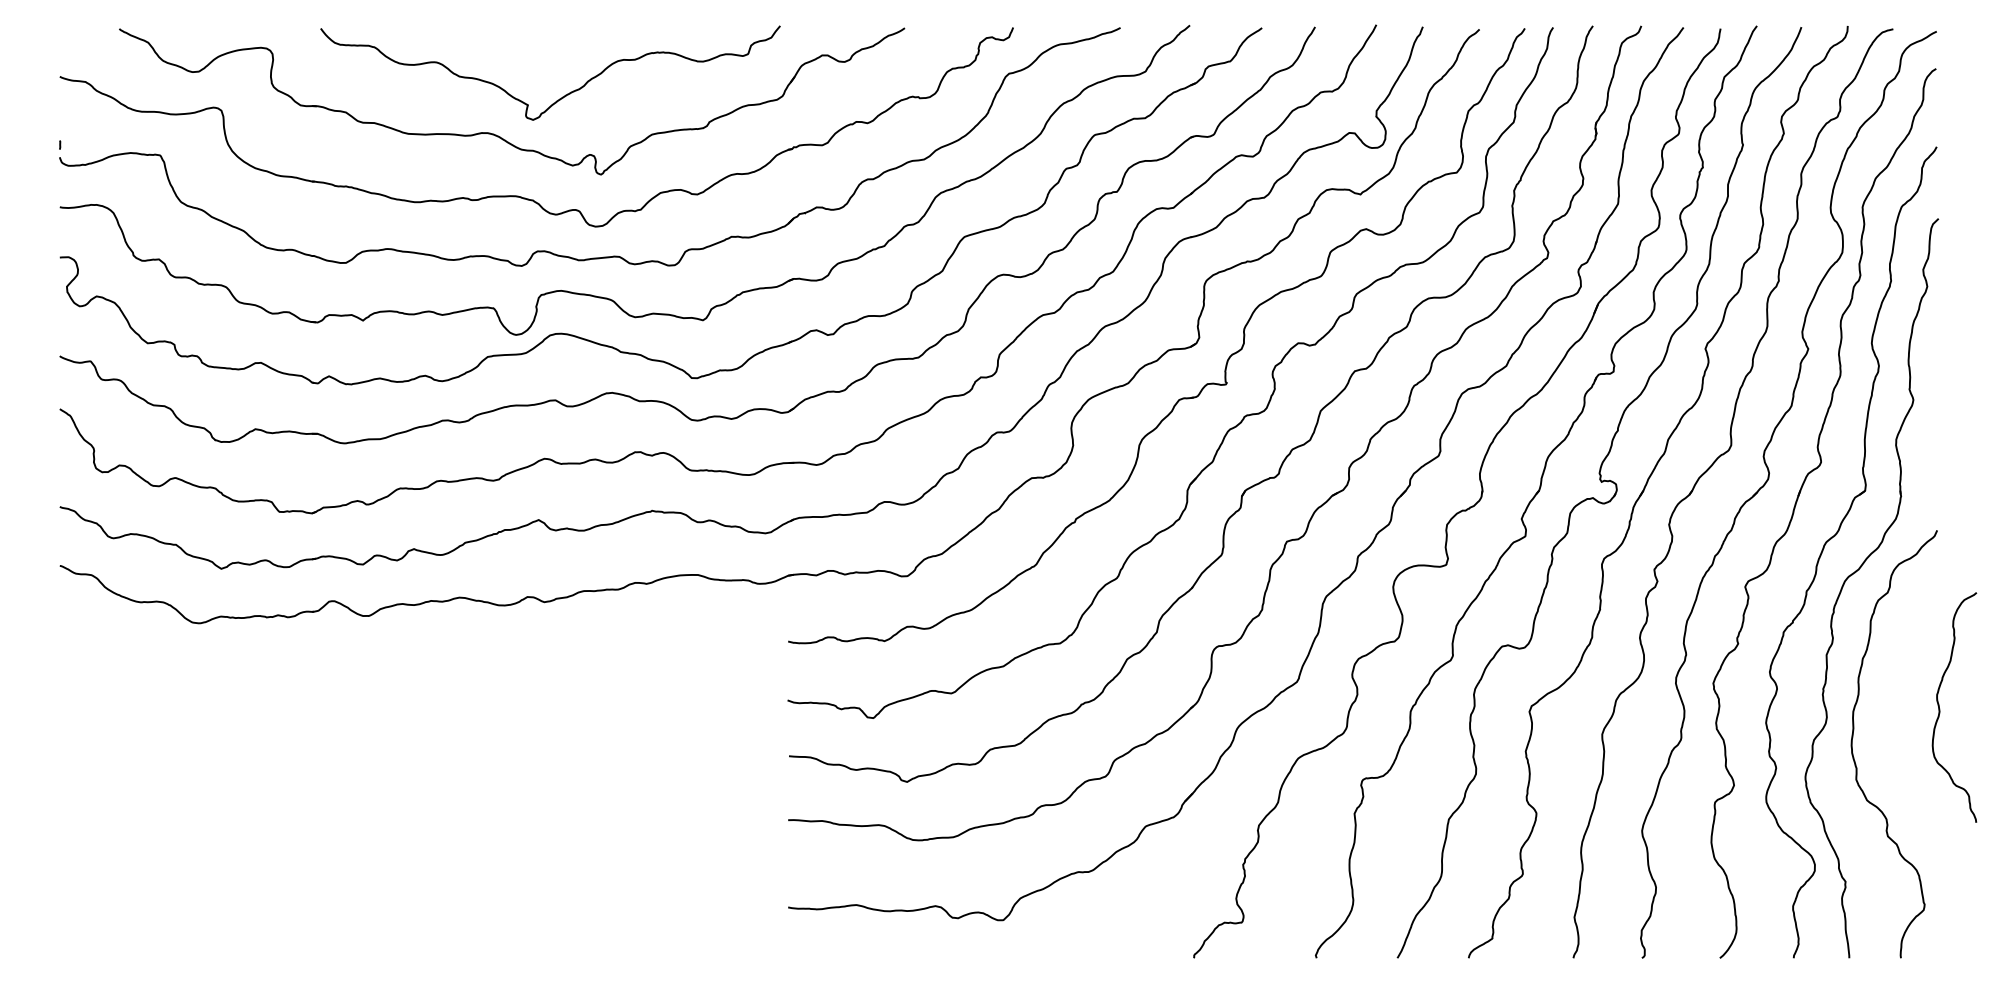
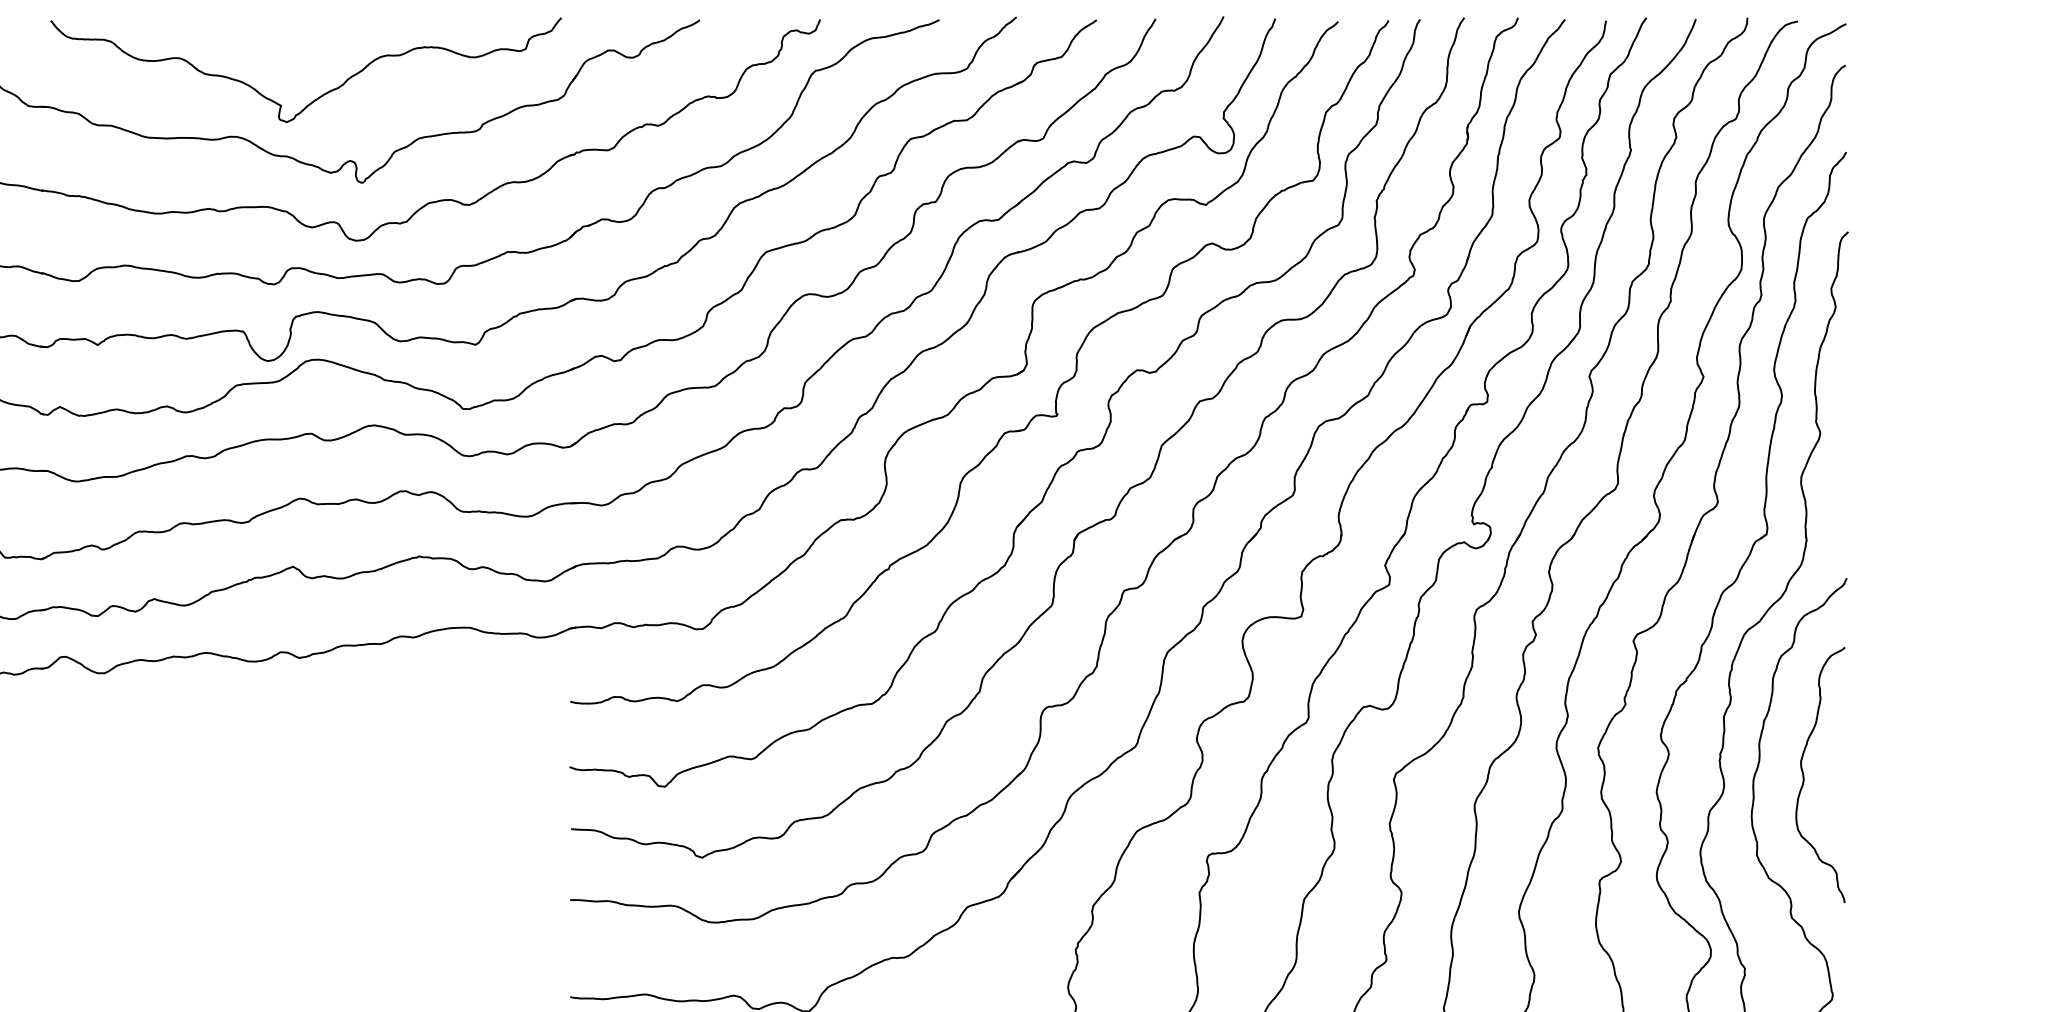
curve: (1940, 709) -> (1804, 777), moved

